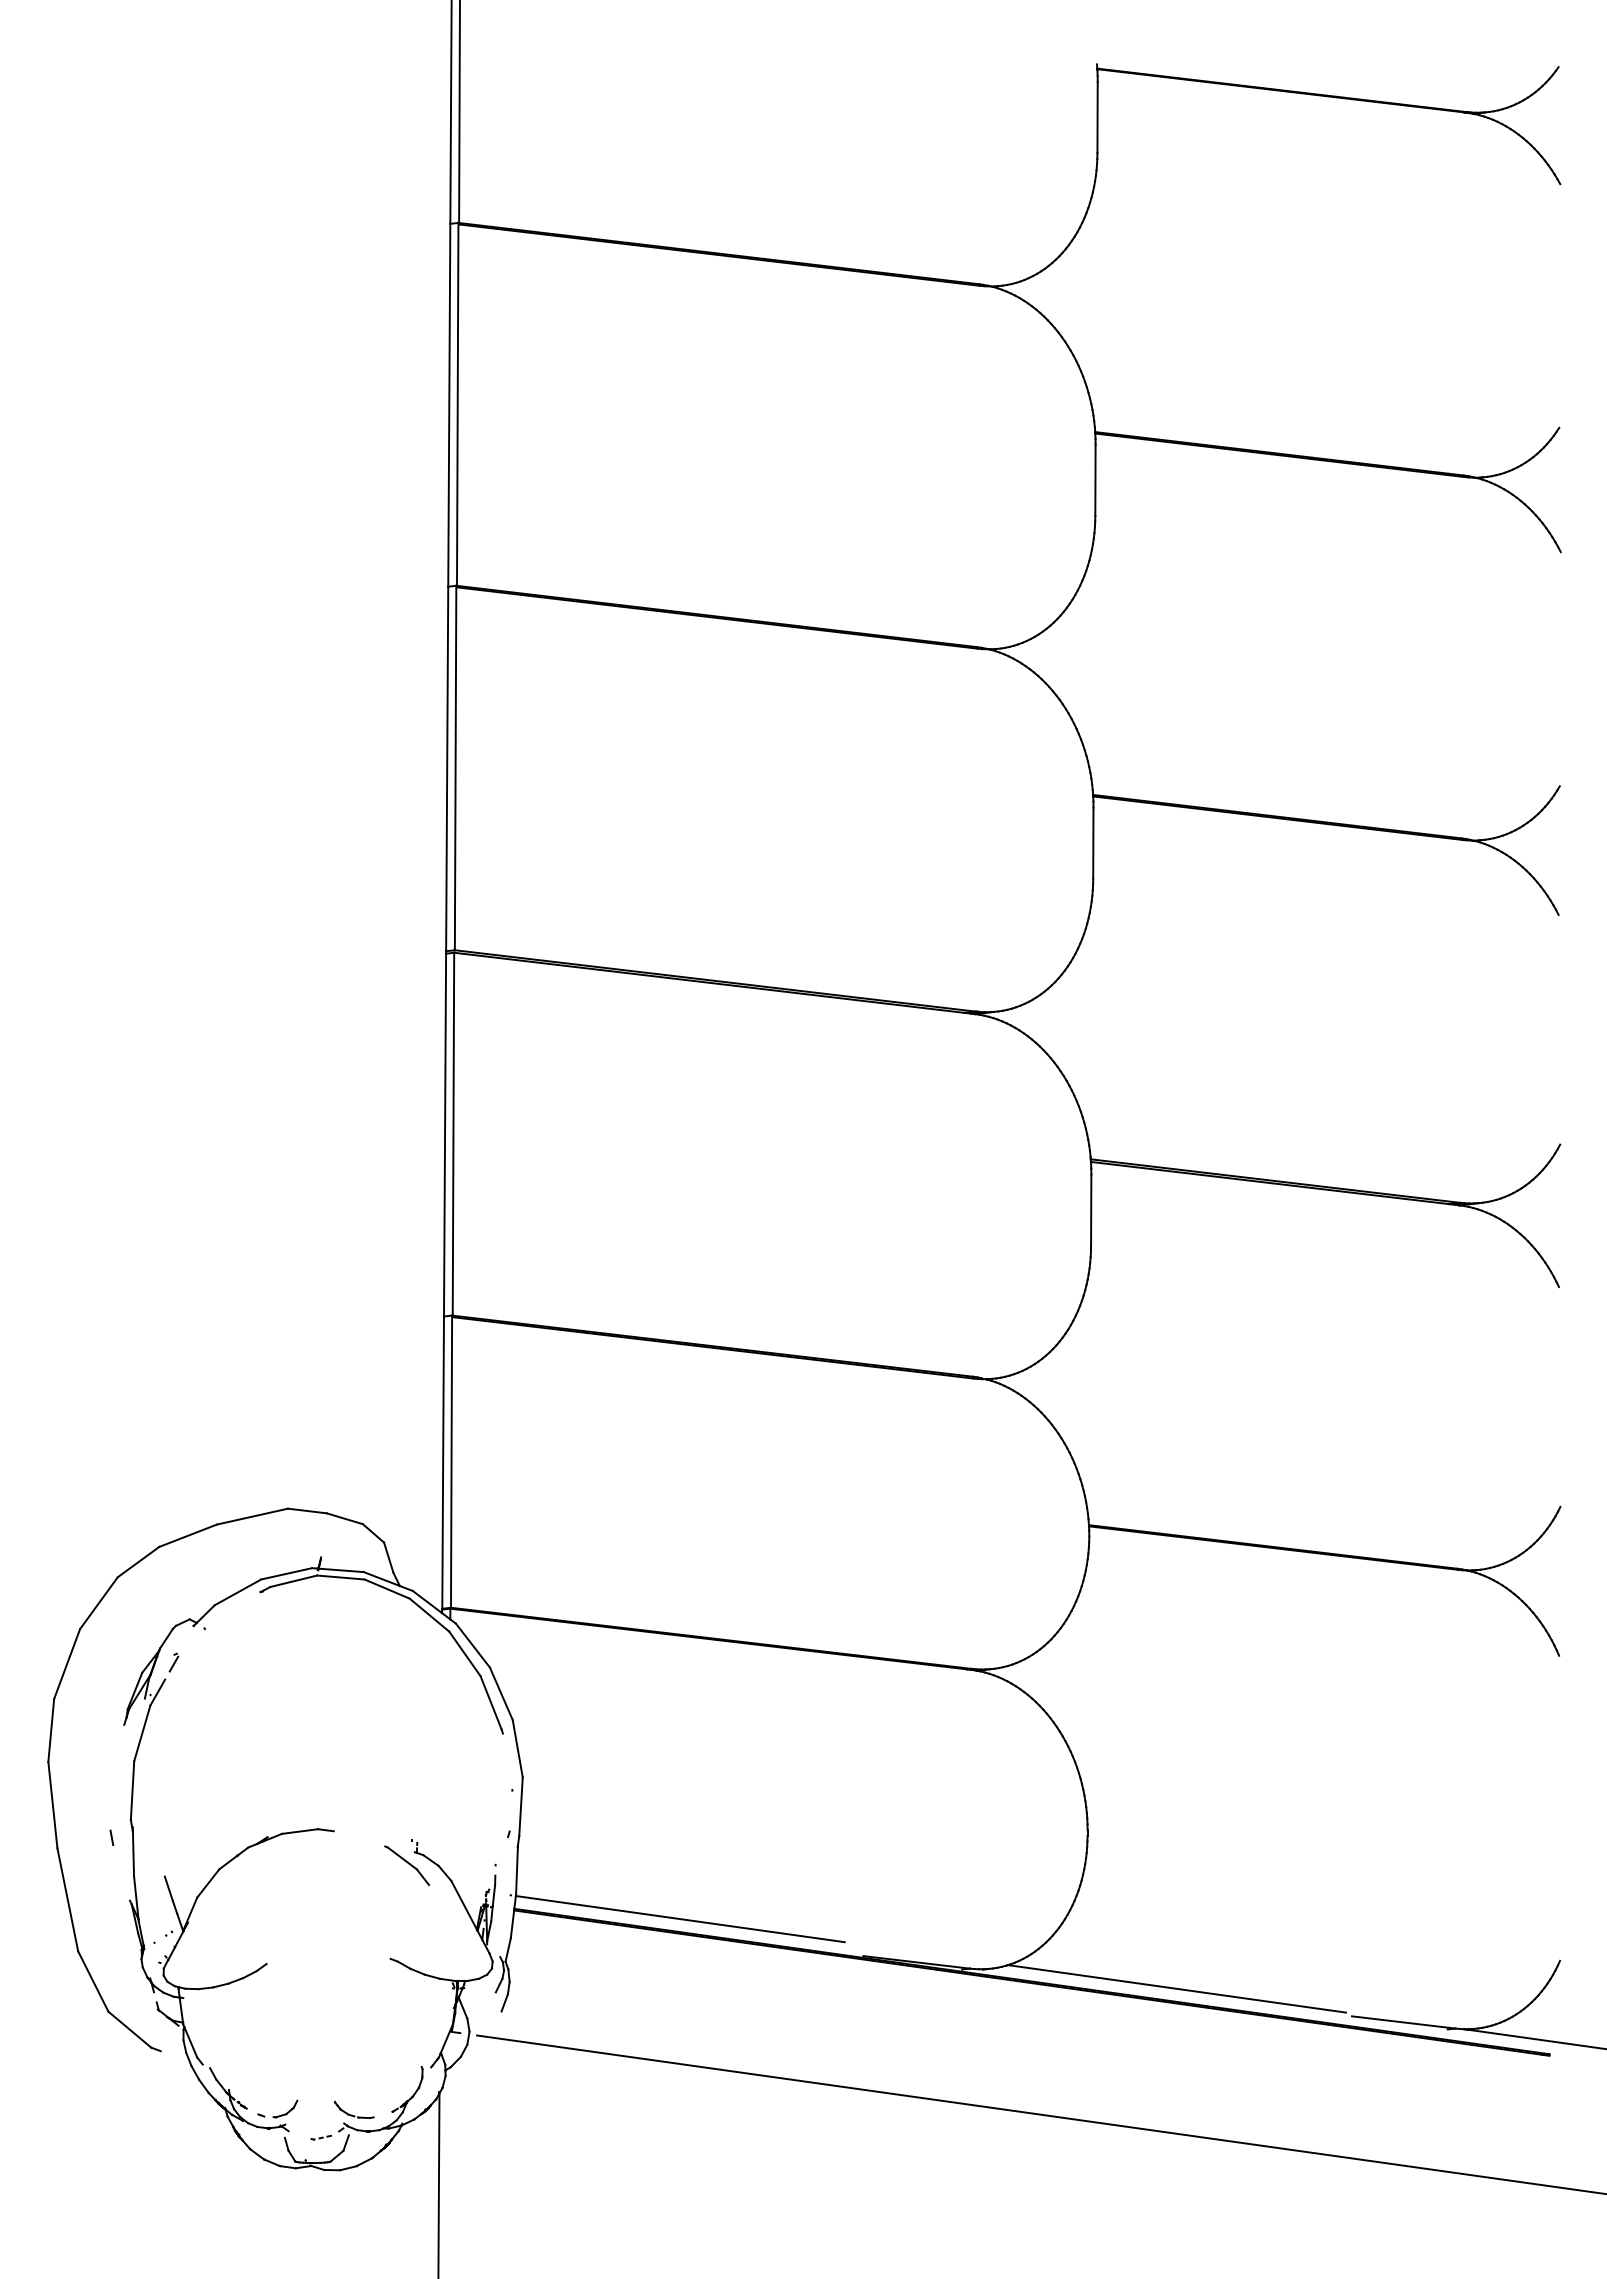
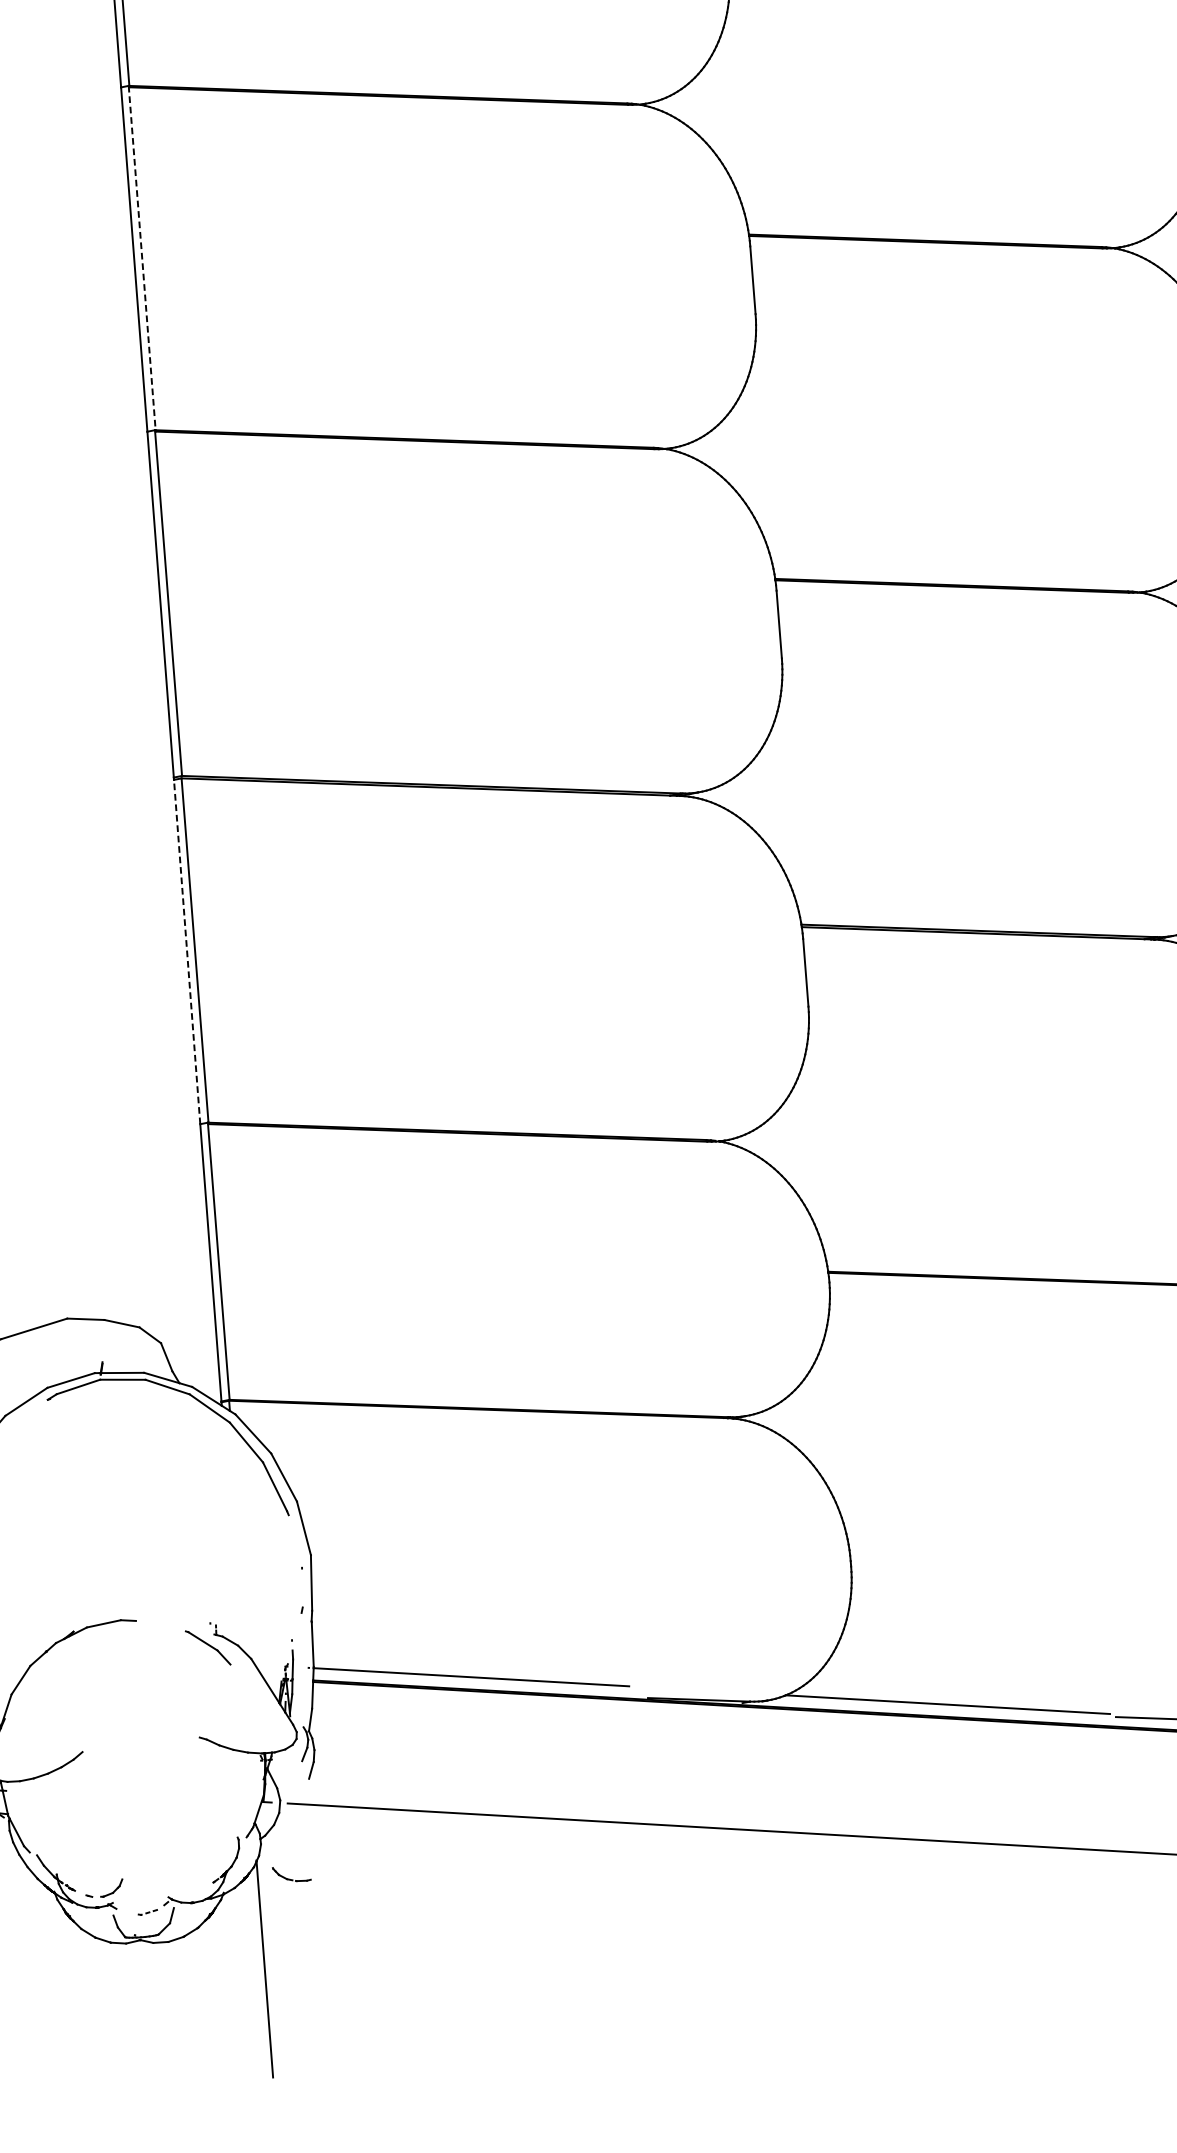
line: (457, 404) -> (141, 258), solid -> dashed
line: (445, 1134) -> (187, 951), solid -> dashed
part: (354, 2109) -> (292, 1873), moved

